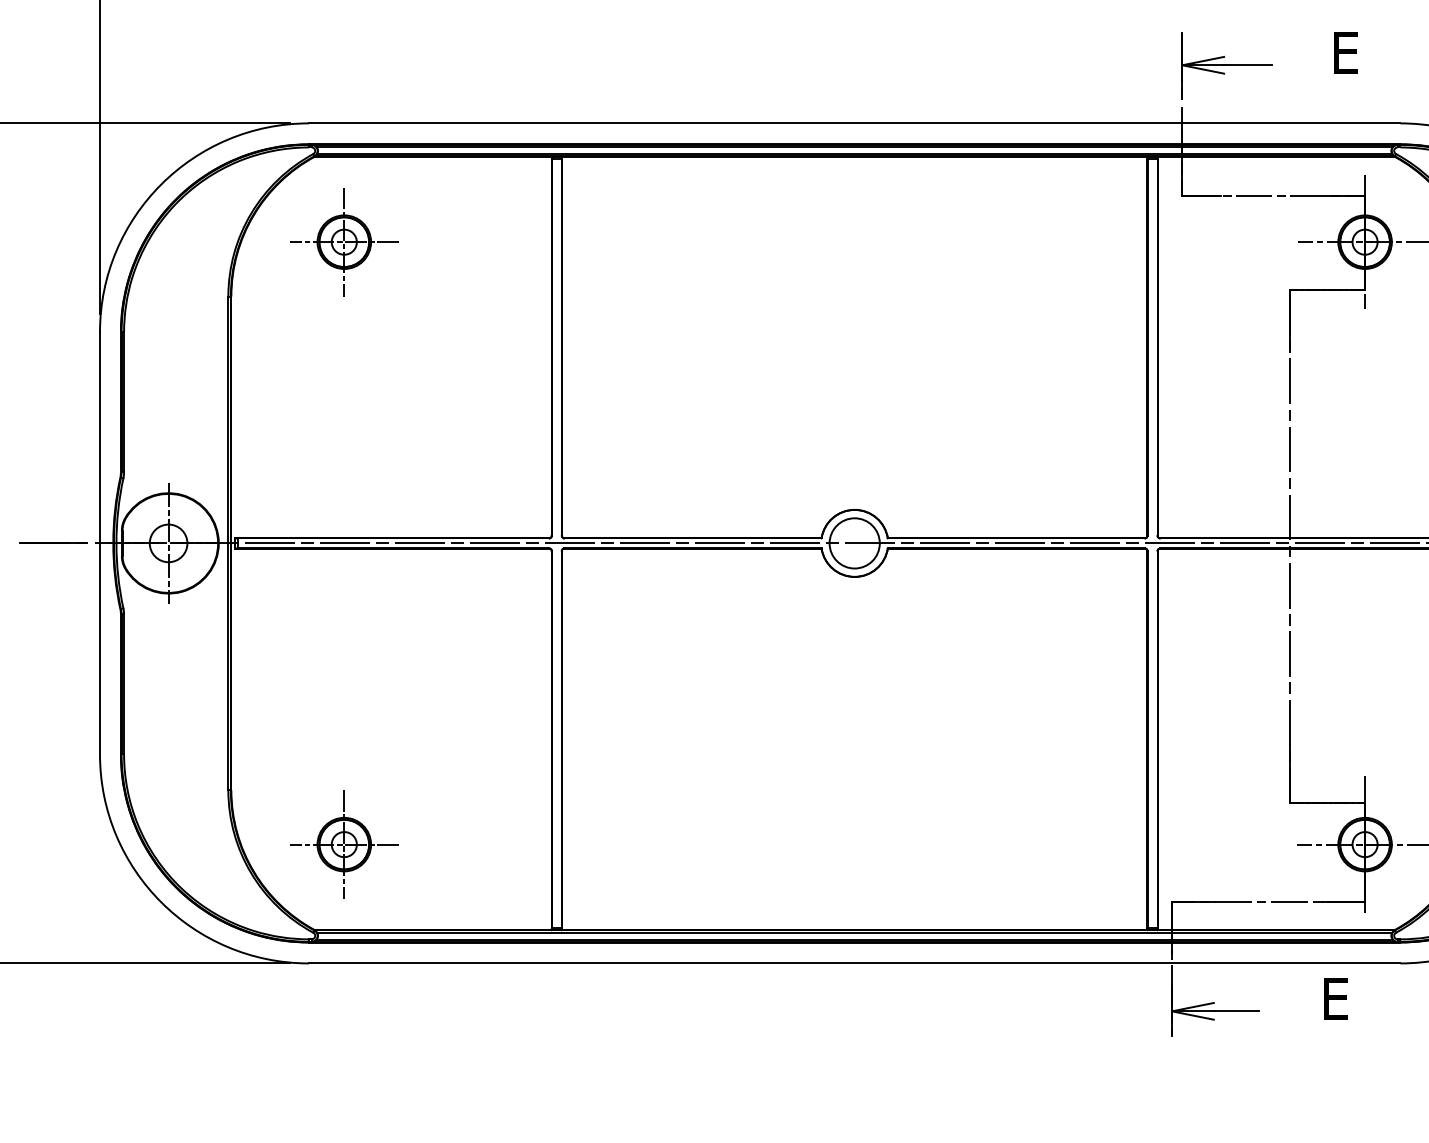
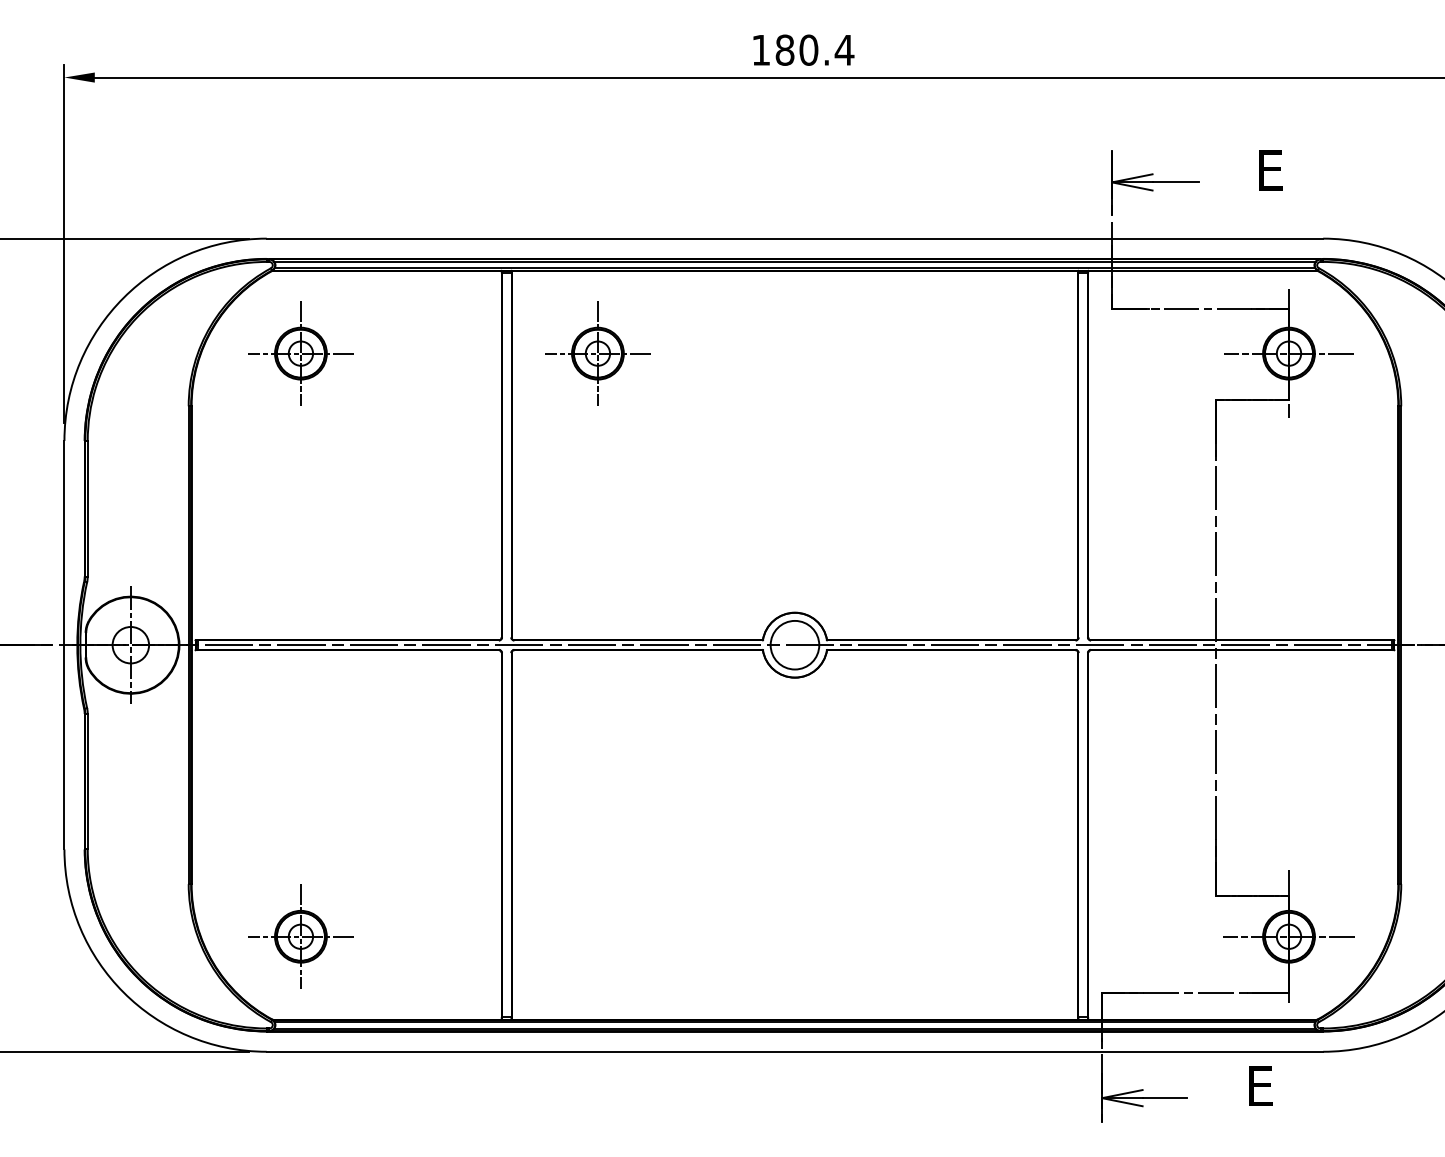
part: (650, 242) -> (597, 353), added

